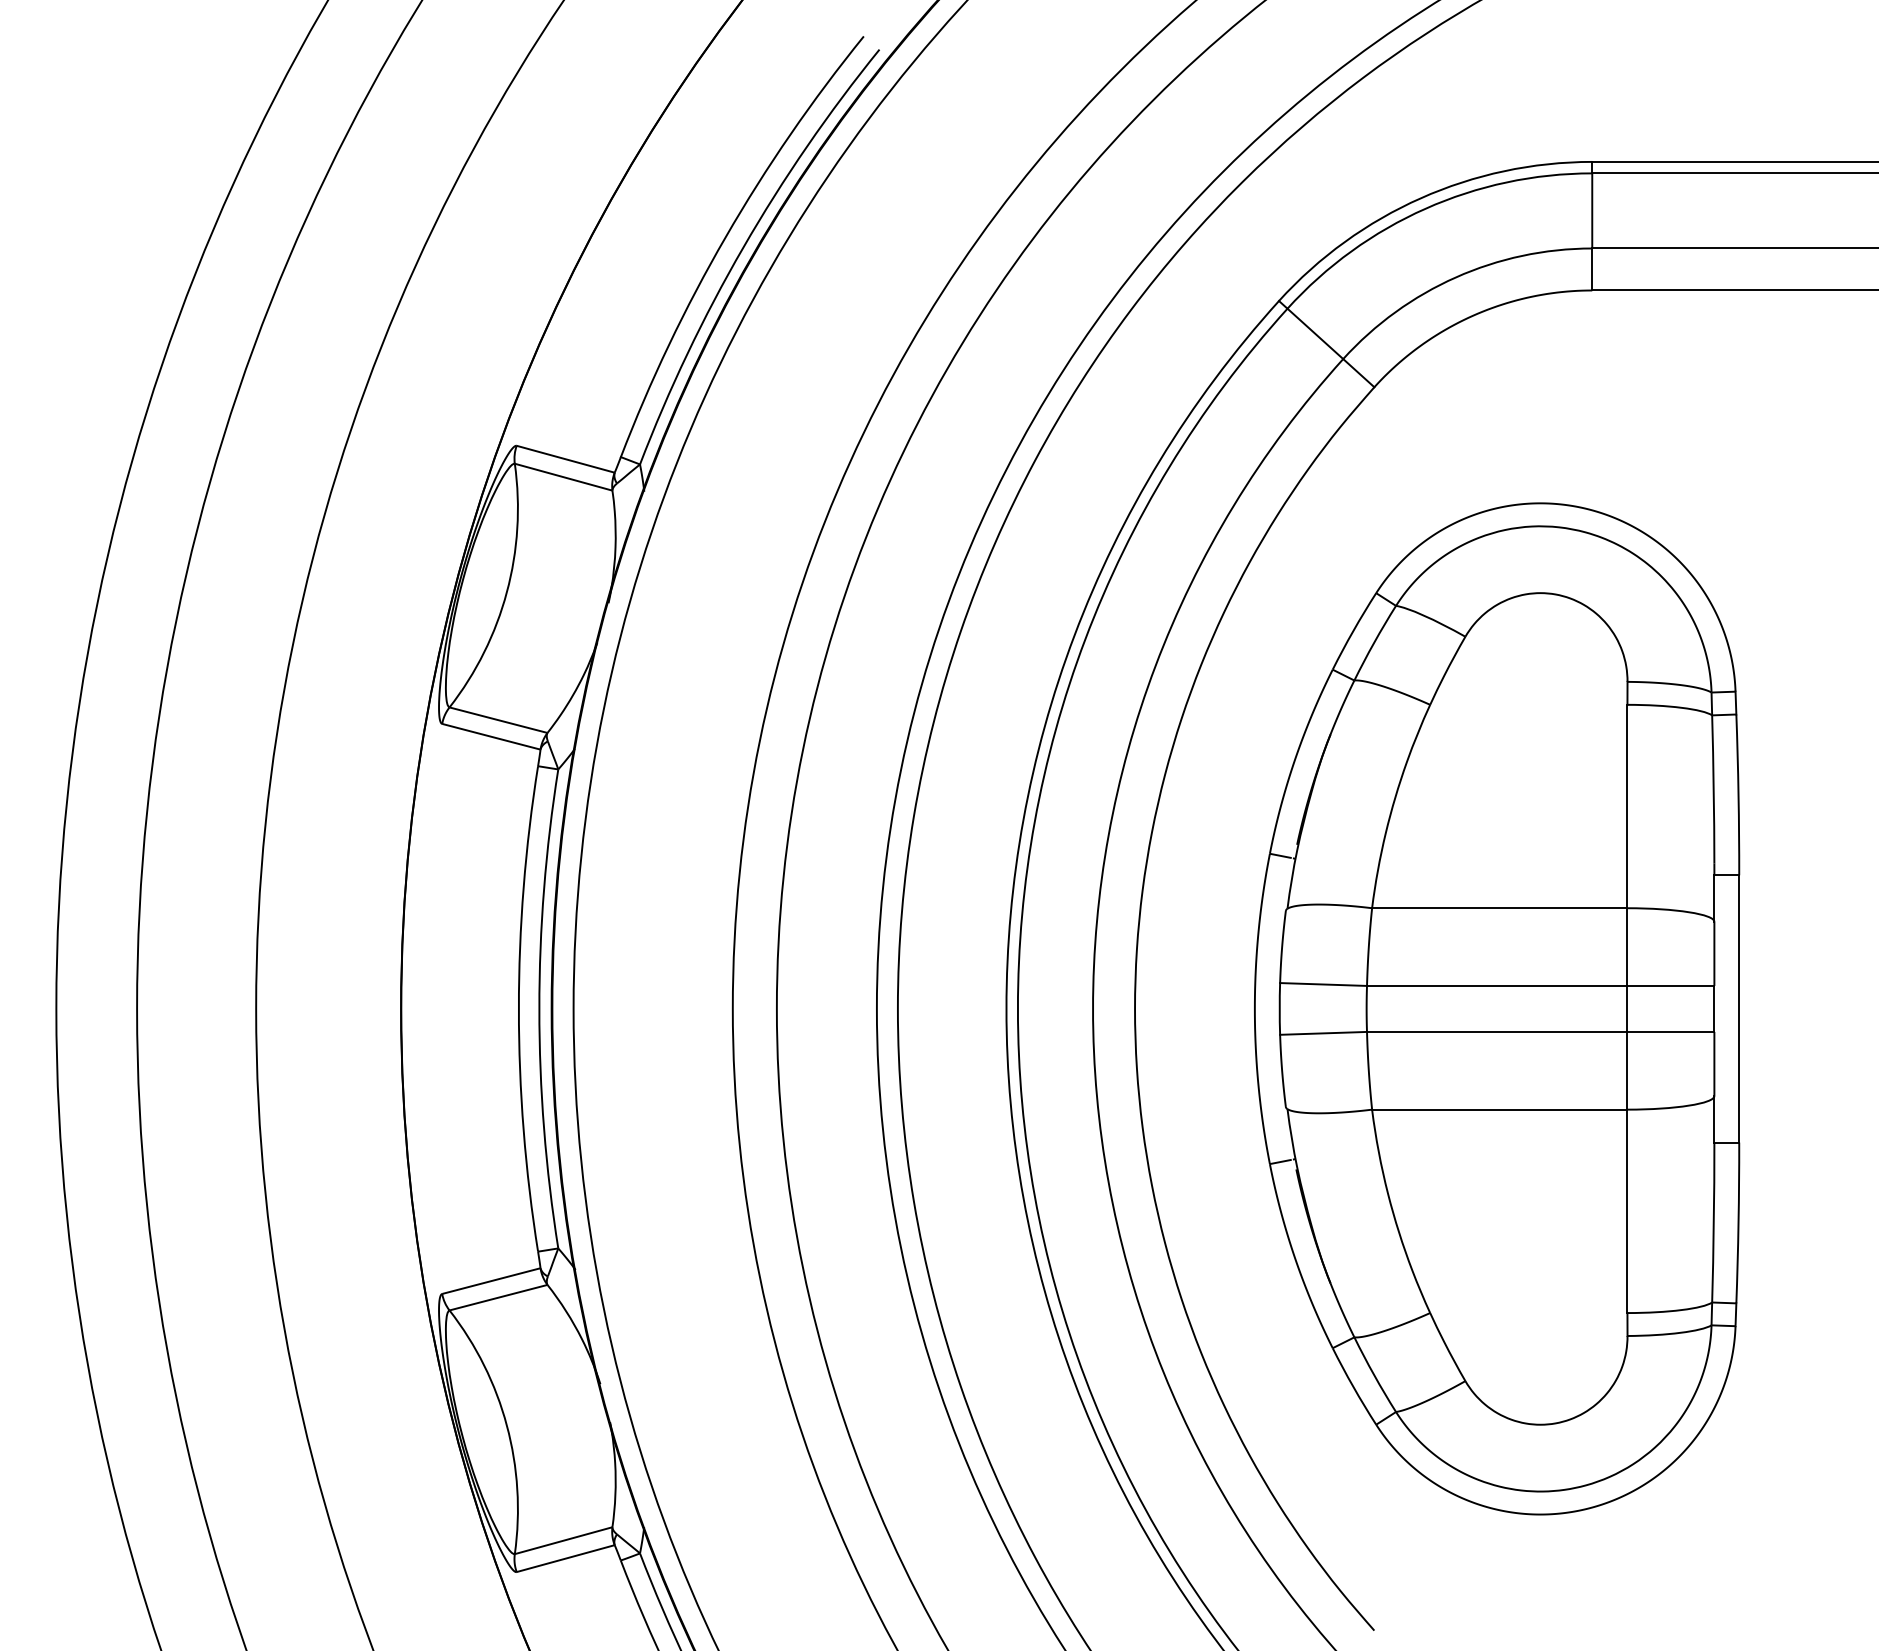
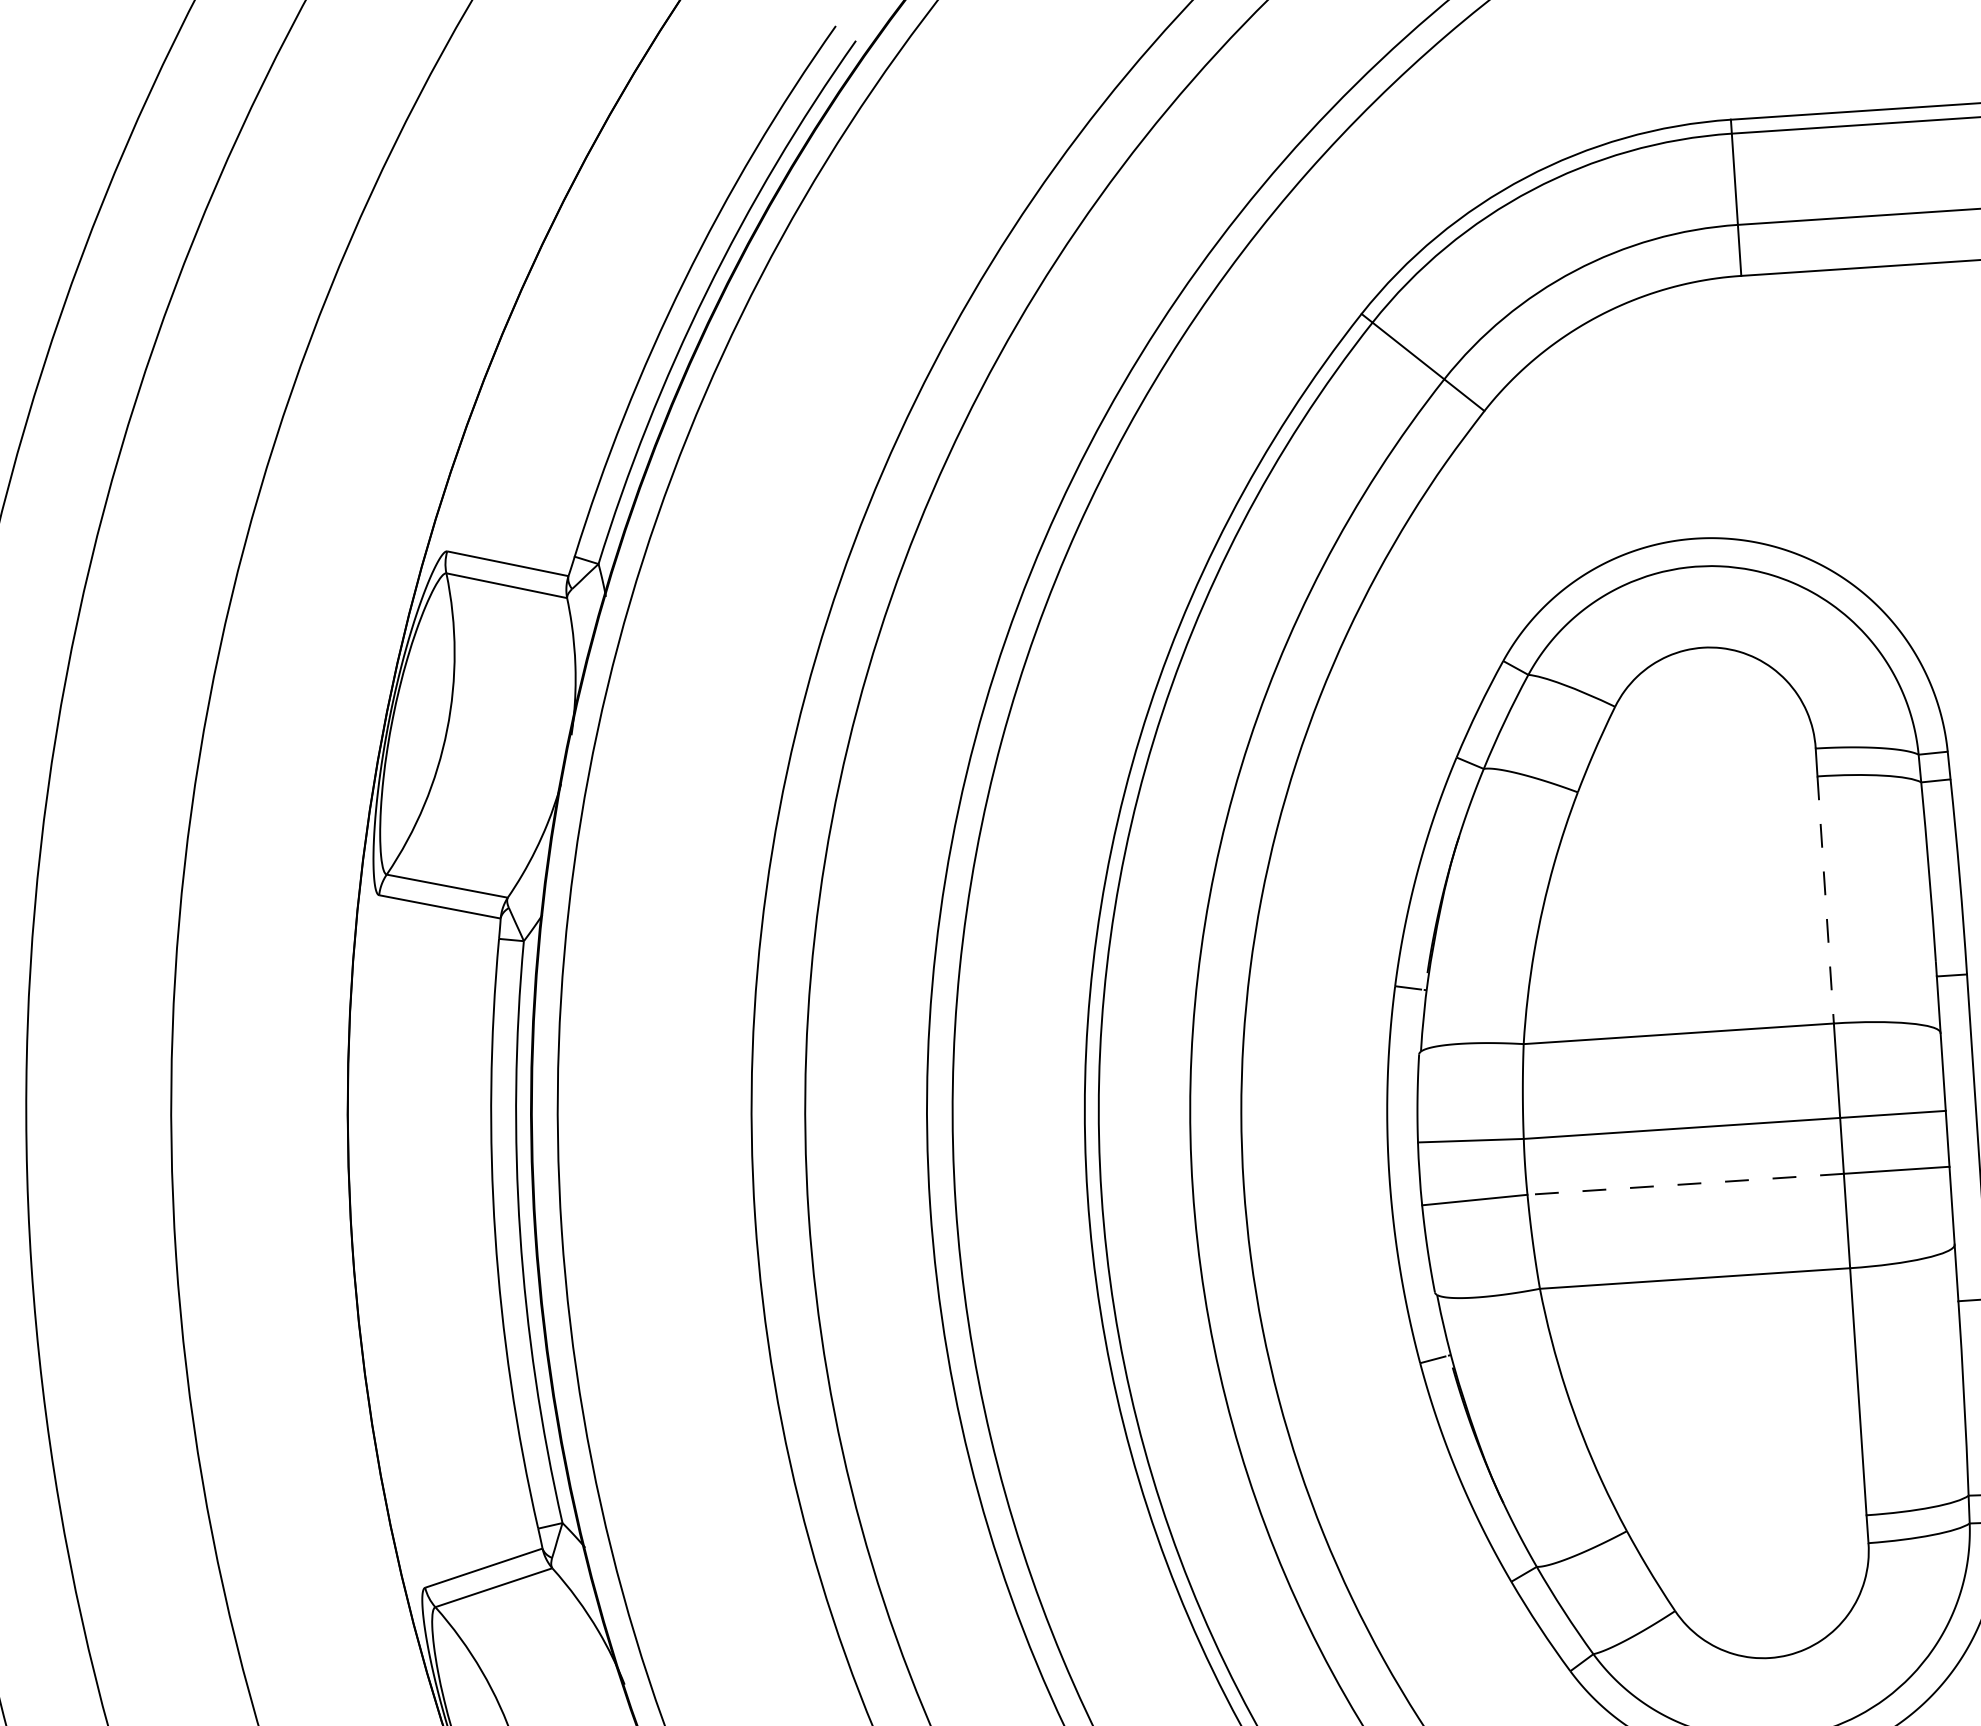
line: (1627, 806) -> (1825, 899), solid -> dashed
line: (1496, 1031) -> (1684, 1183), solid -> dashed

